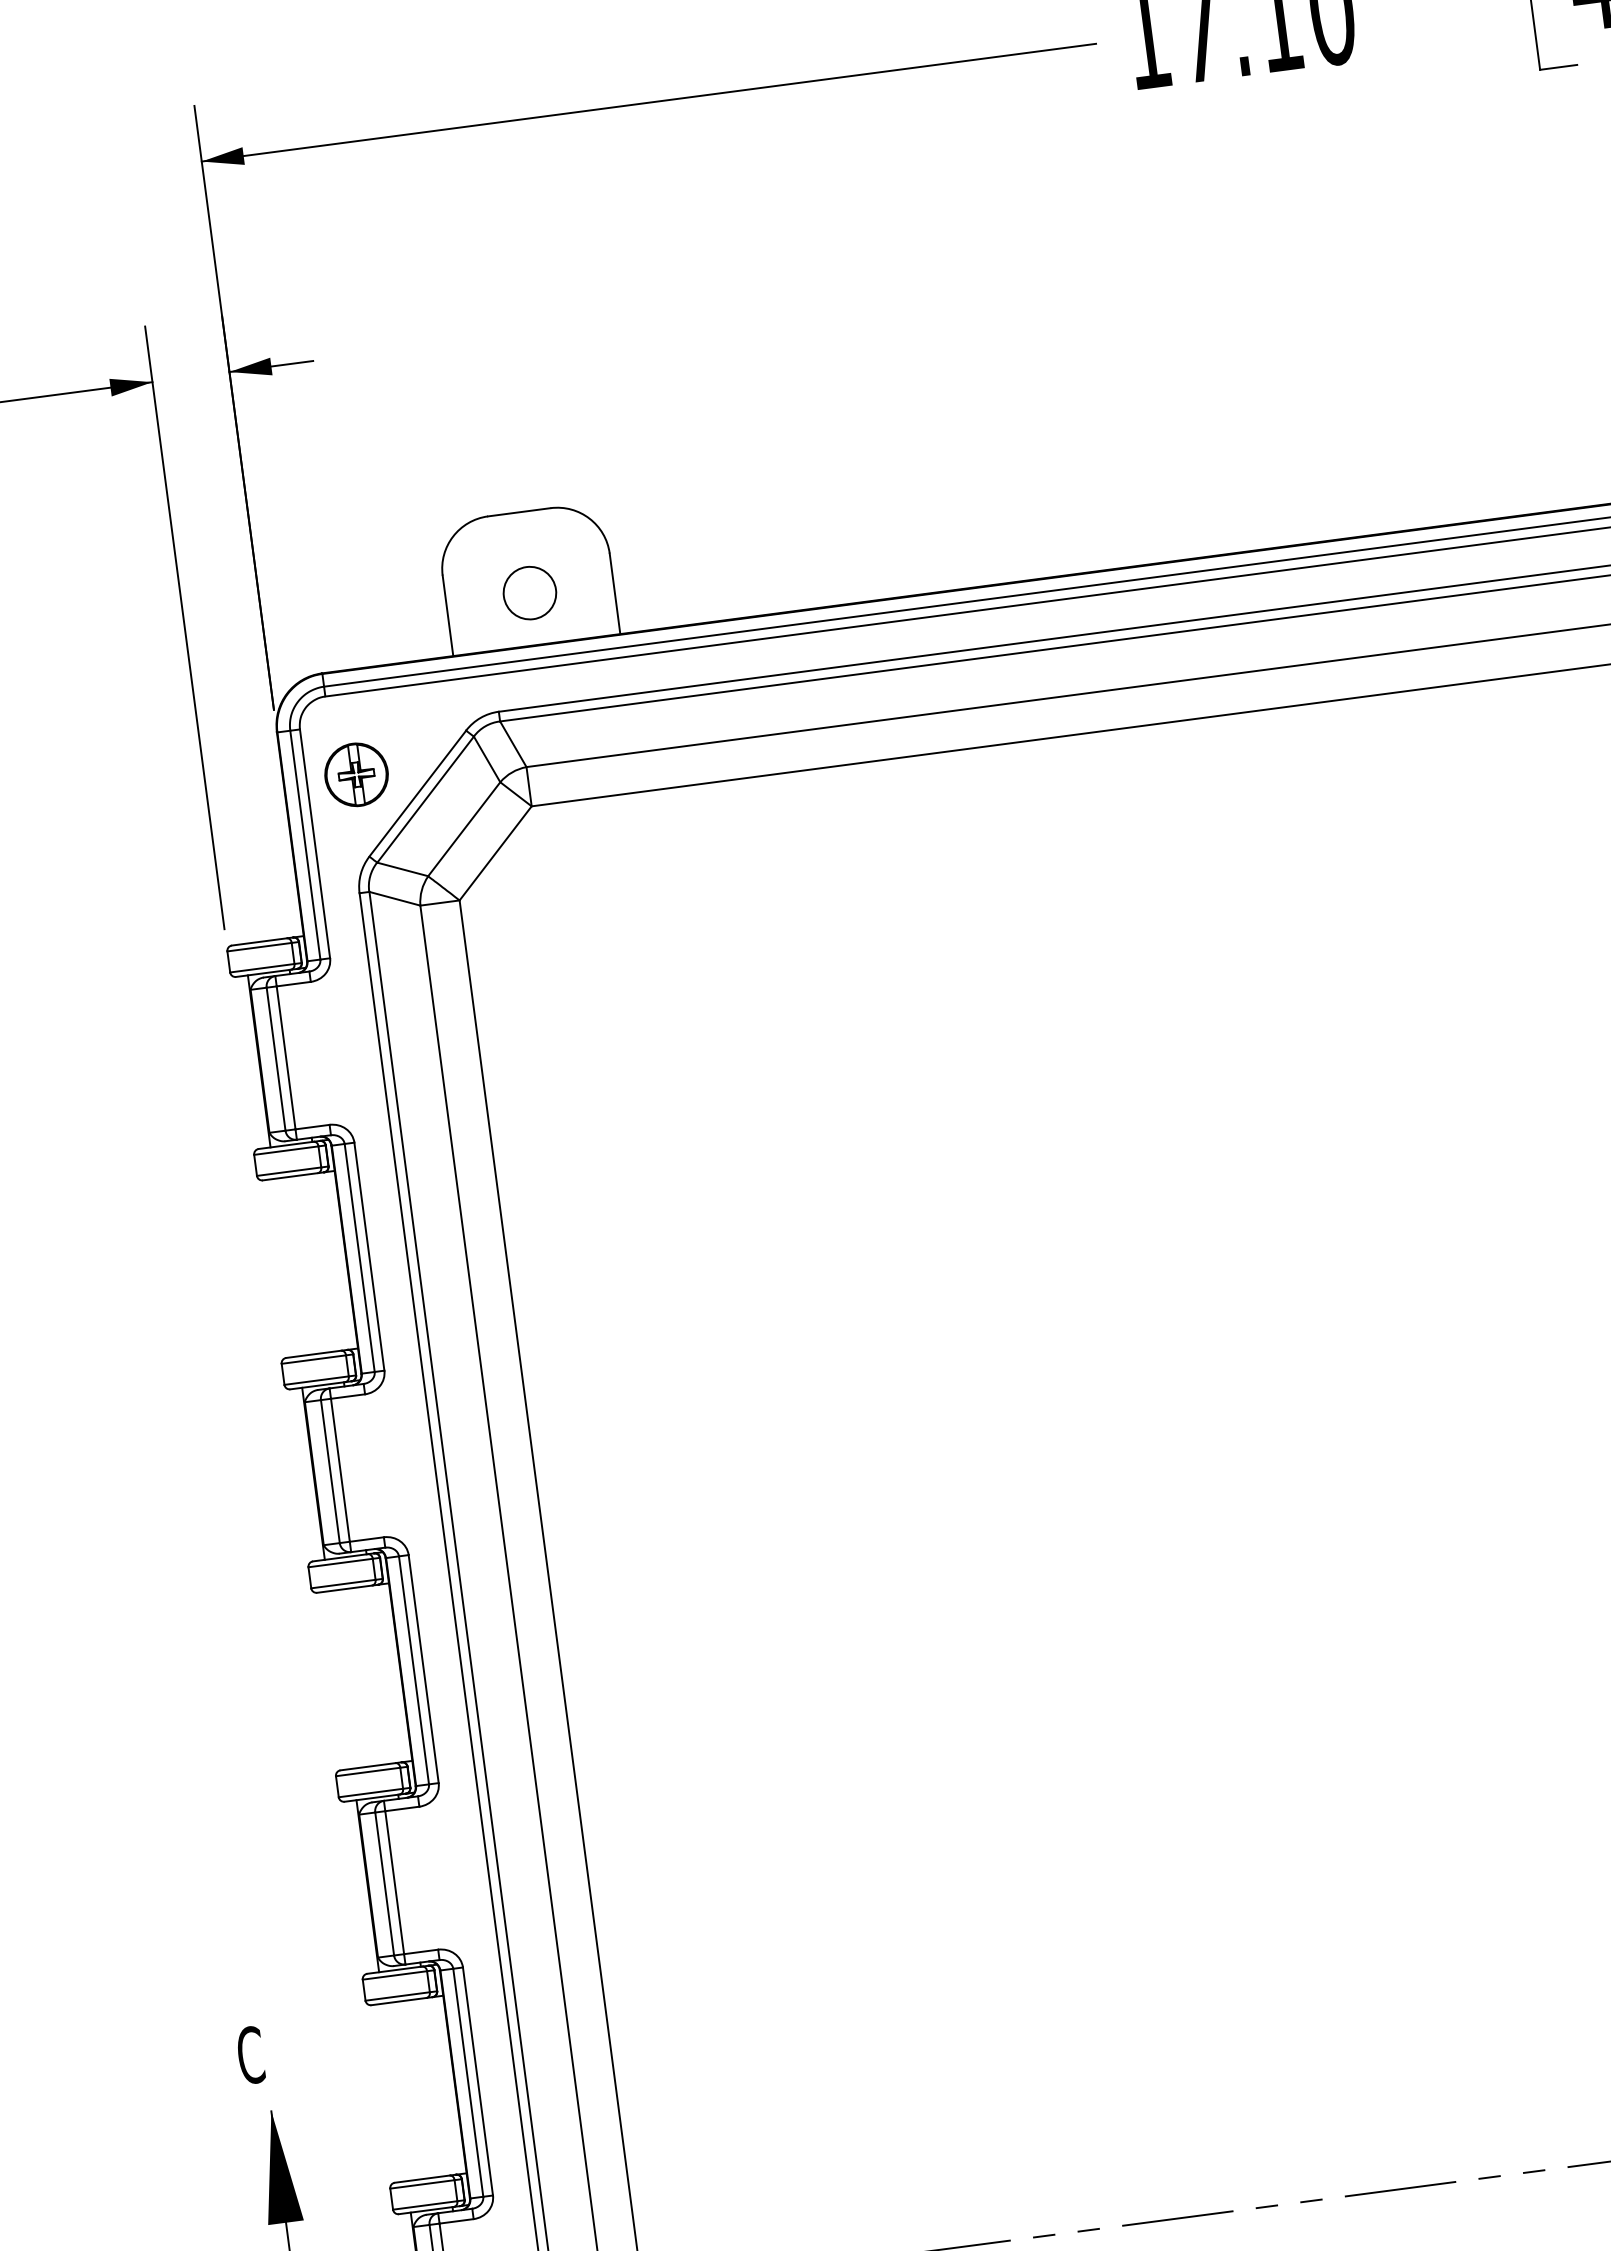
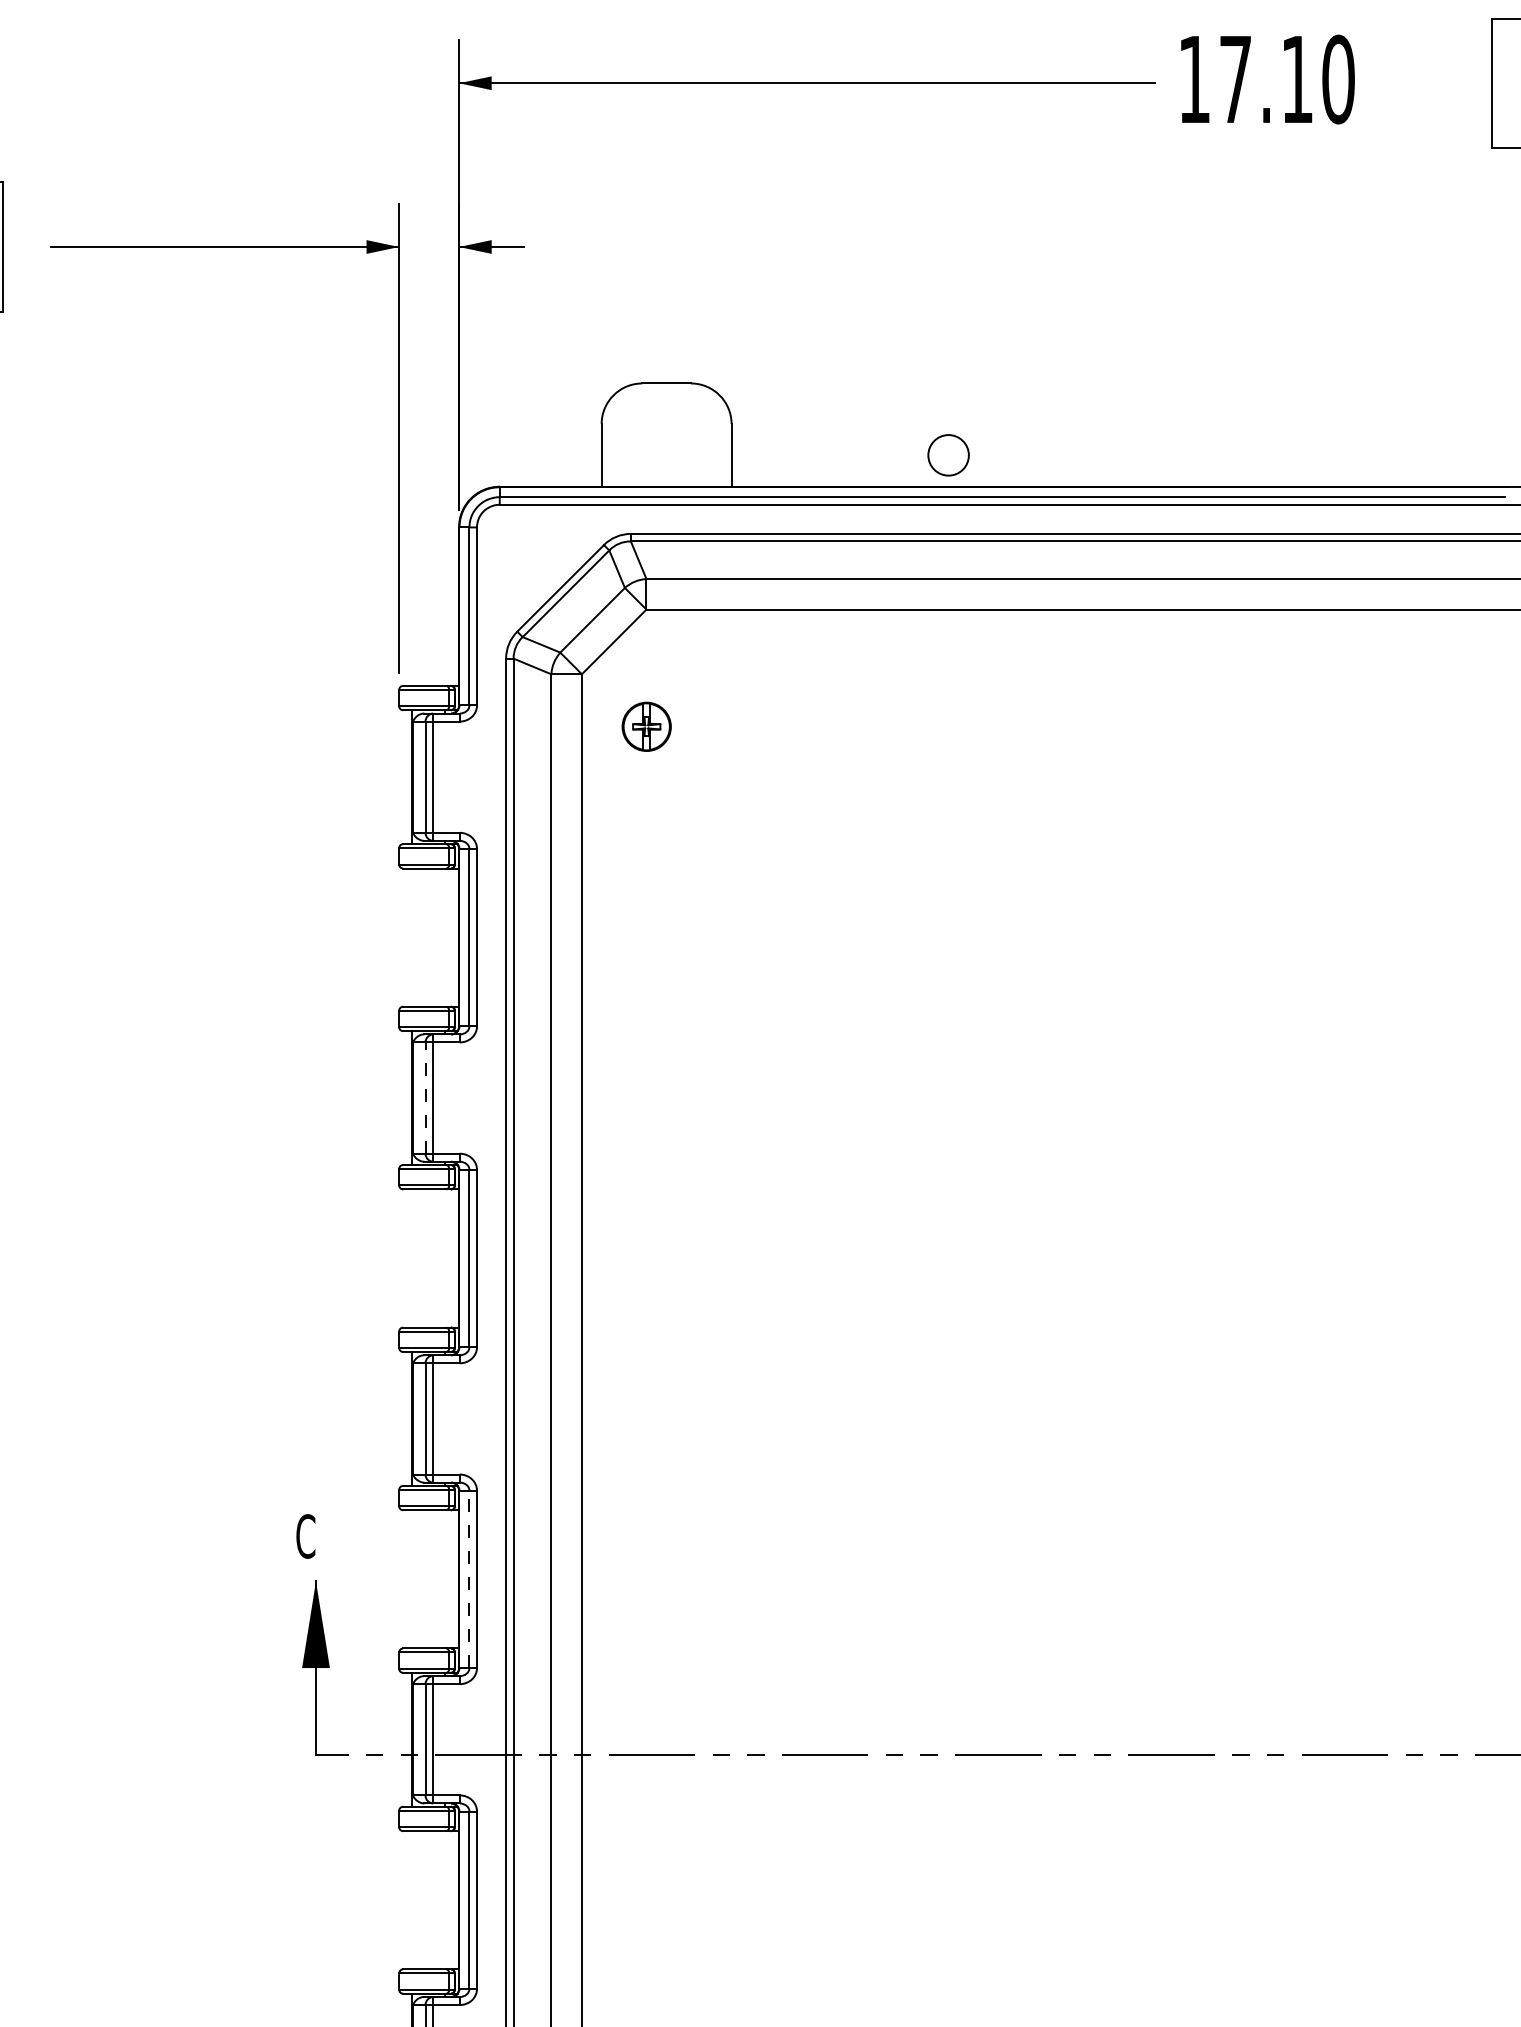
circle: (529, 593) -> (948, 455), moved
part: (356, 774) -> (646, 726), moved
line: (330, 1472) -> (425, 1098), solid -> dashed
line: (468, 2082) -> (469, 1579), solid -> dashed

